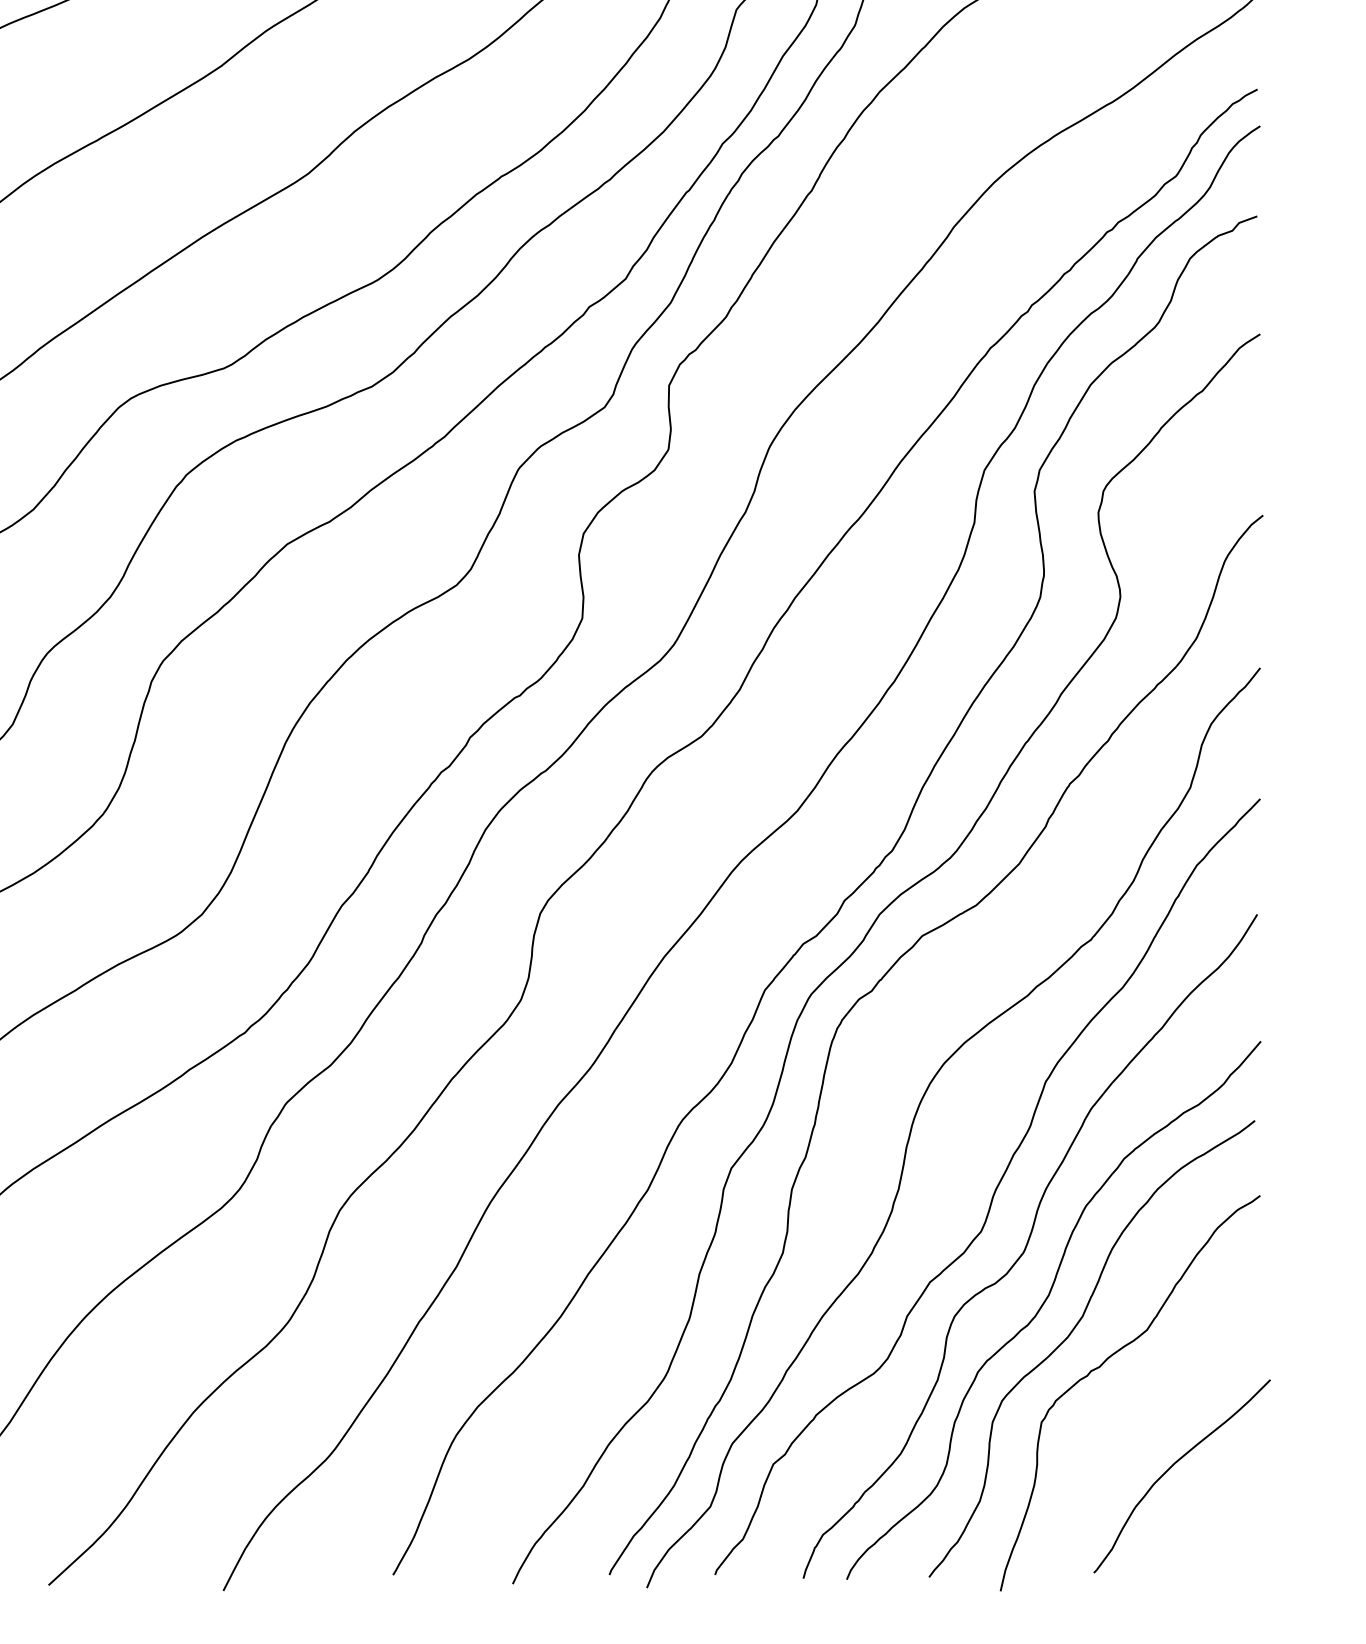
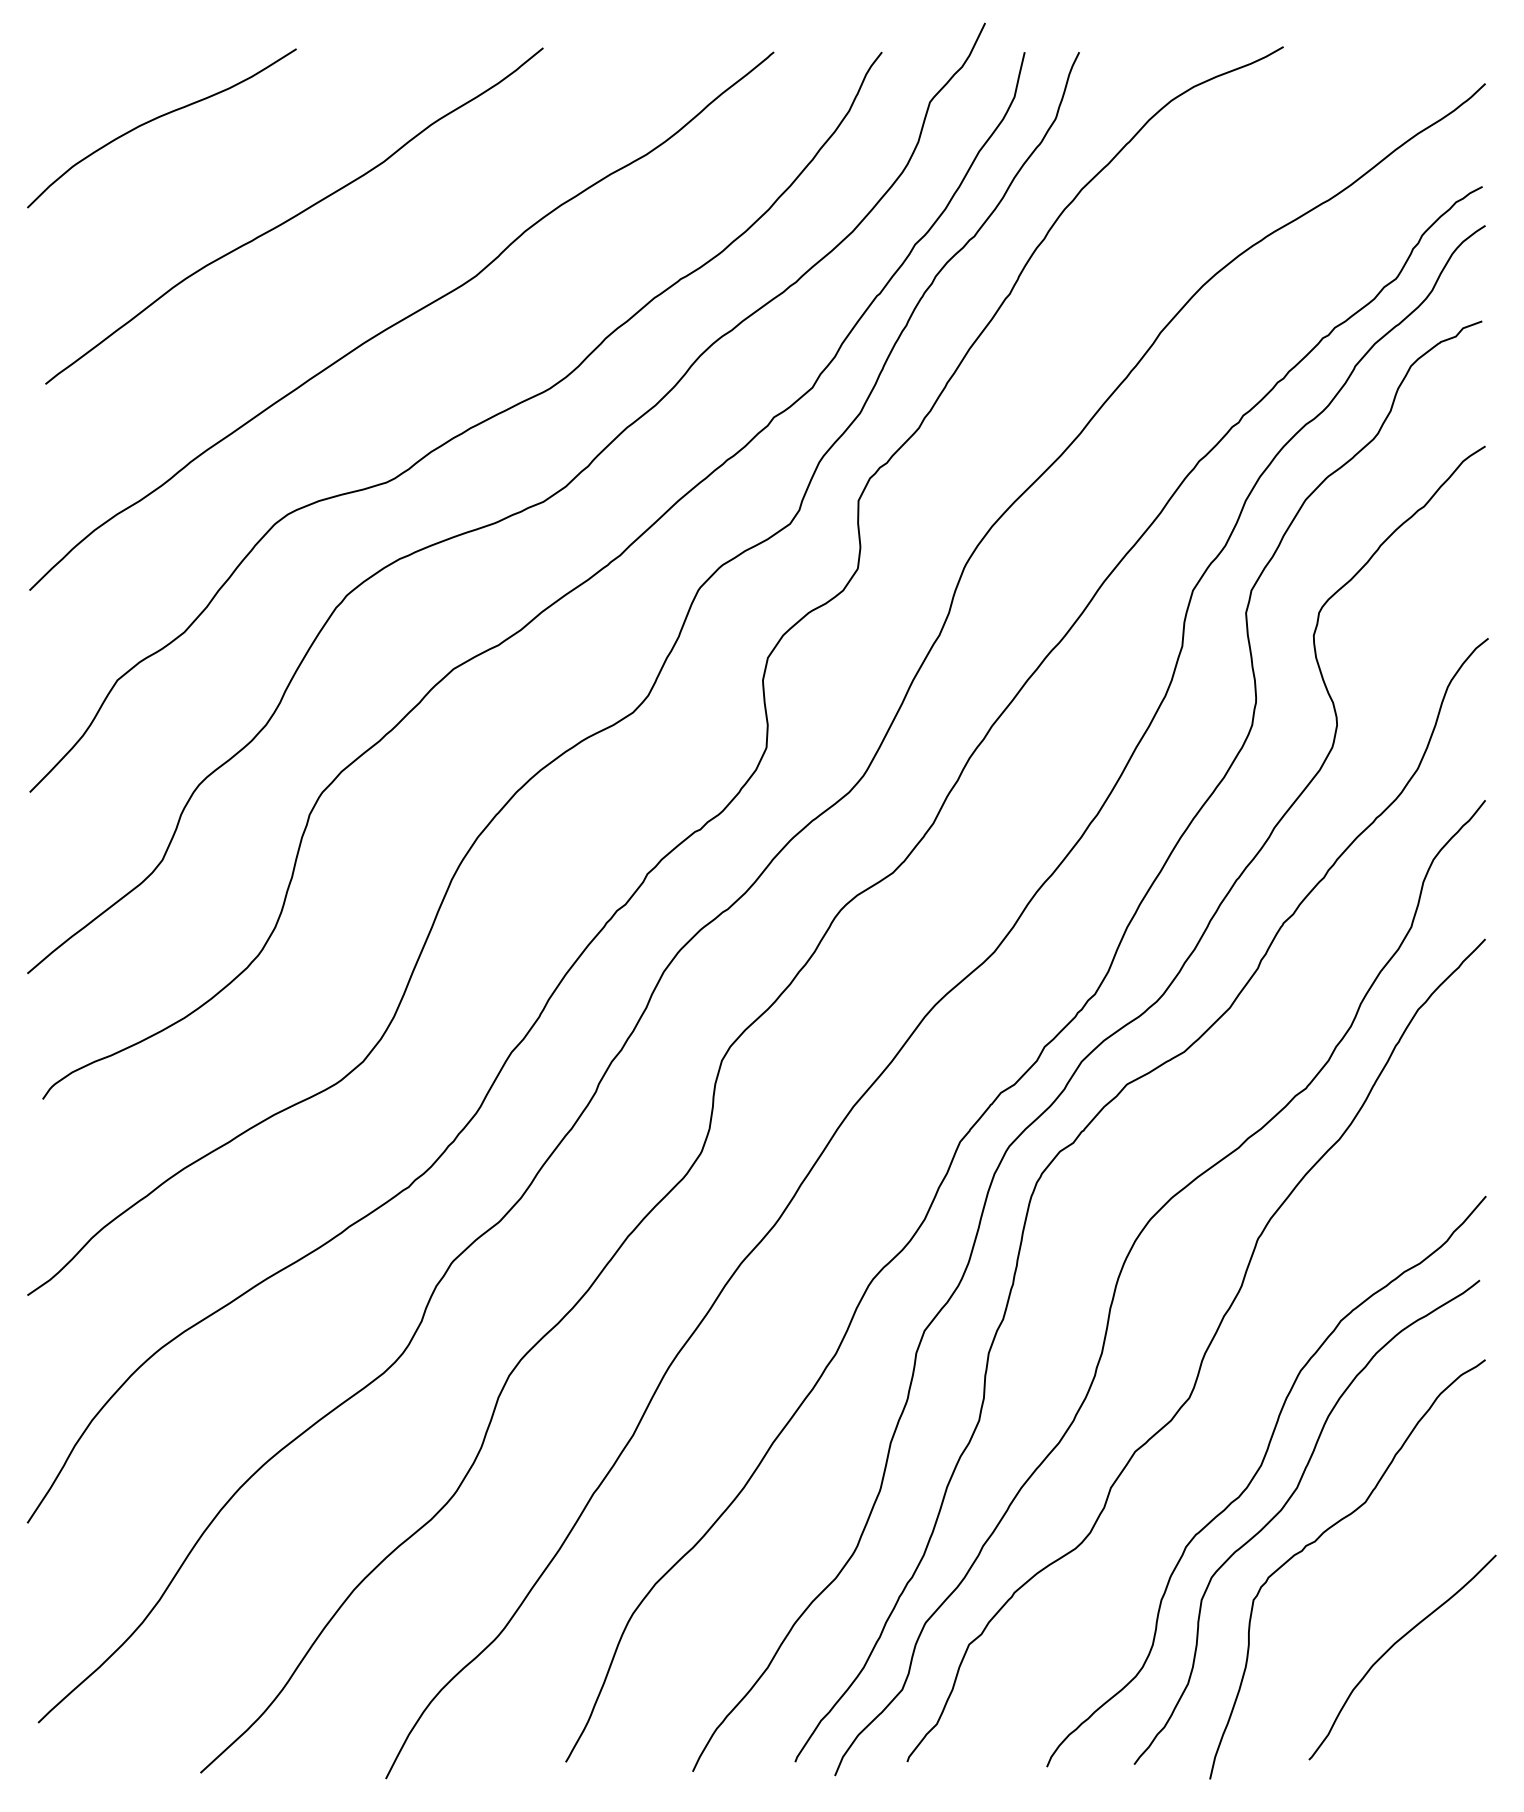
curve: (1028, 1244) -> (1239, 1411), removed

